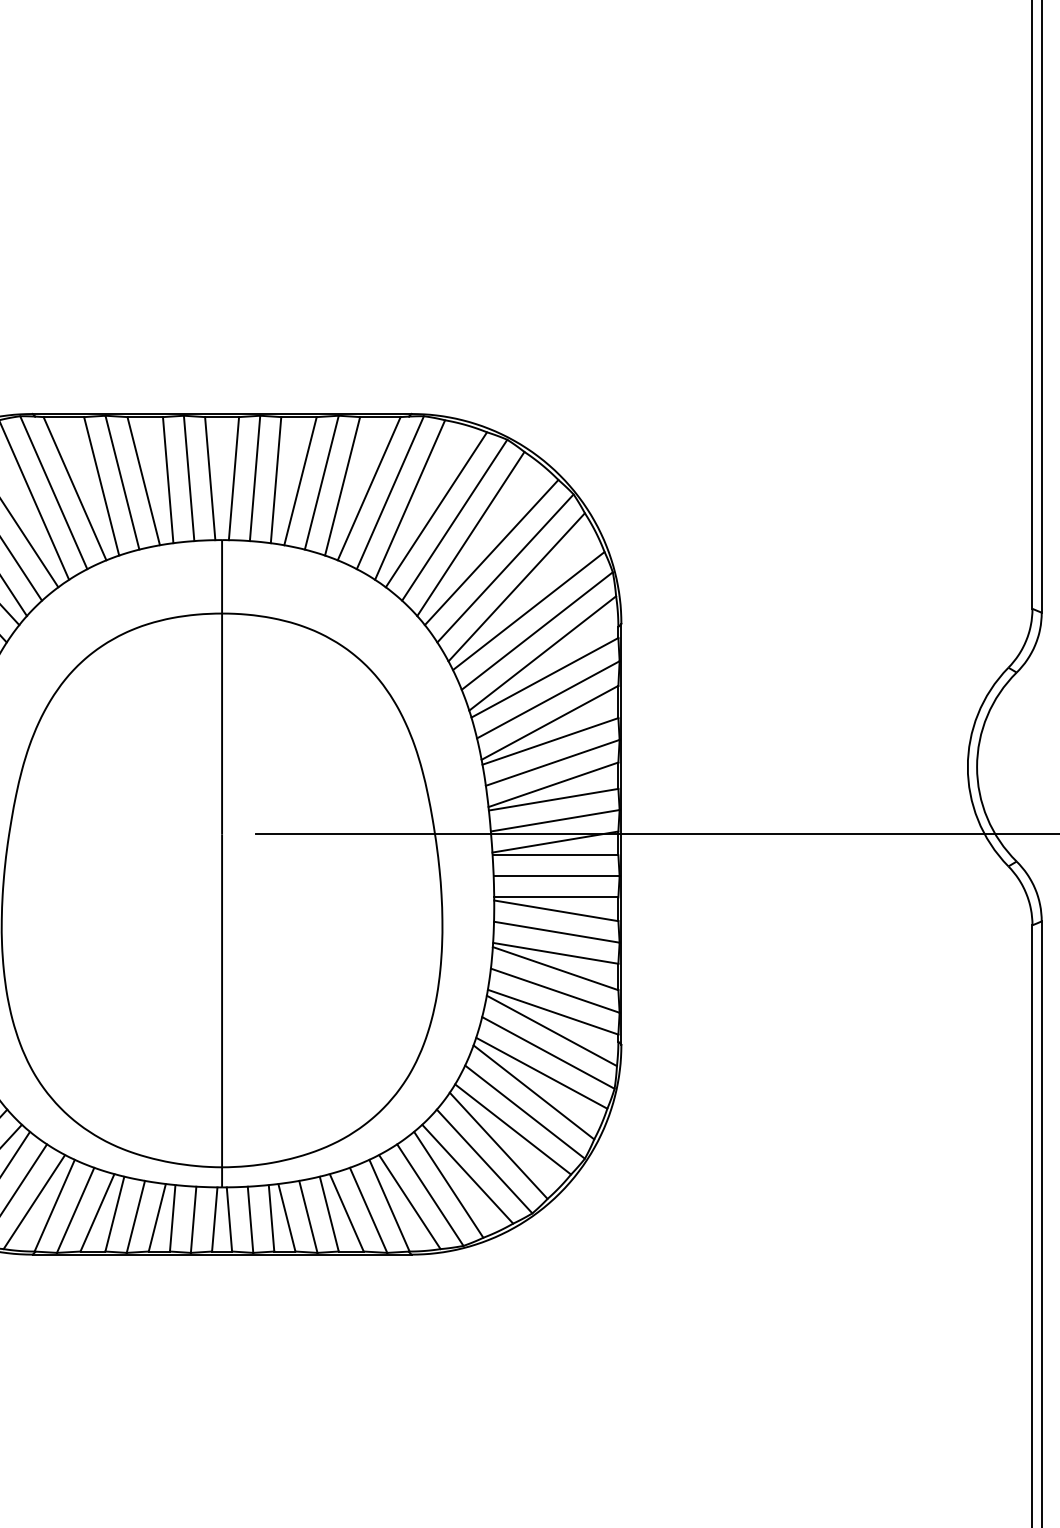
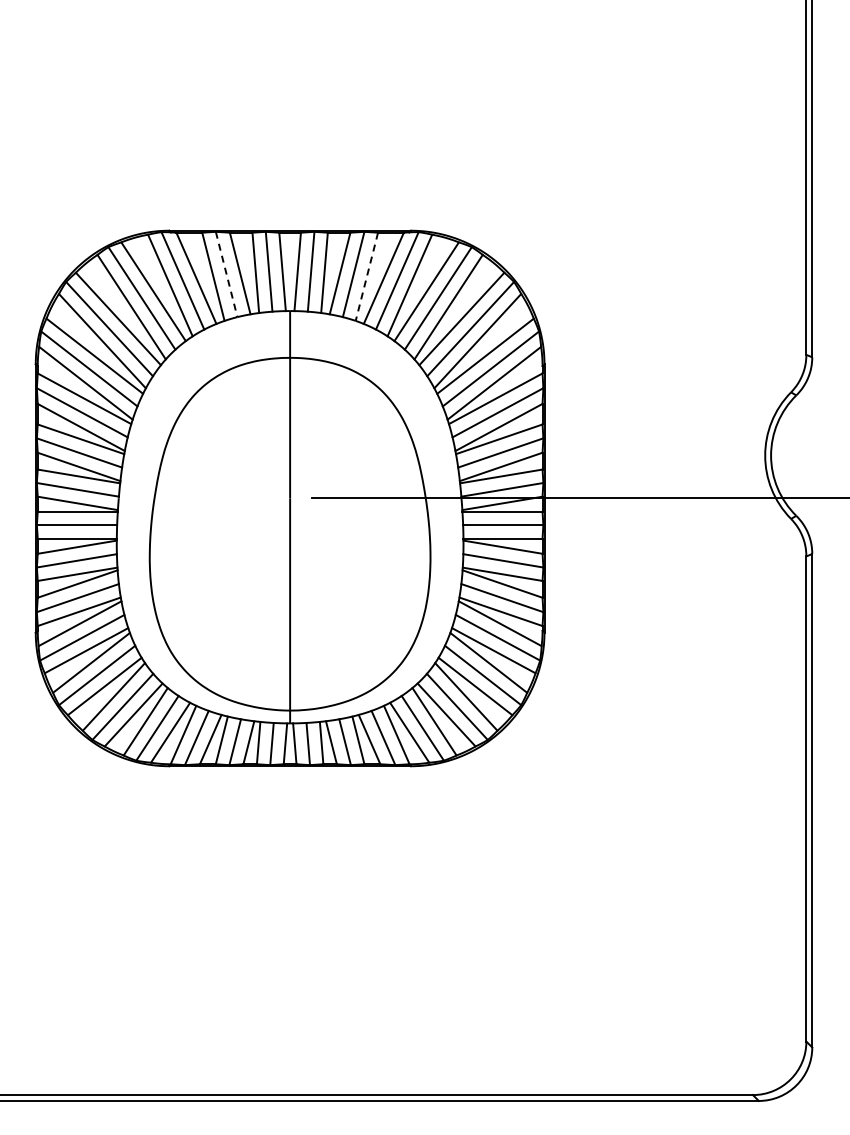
line: (122, 482) -> (226, 274), solid -> dashed
line: (341, 487) -> (366, 277), solid -> dashed

